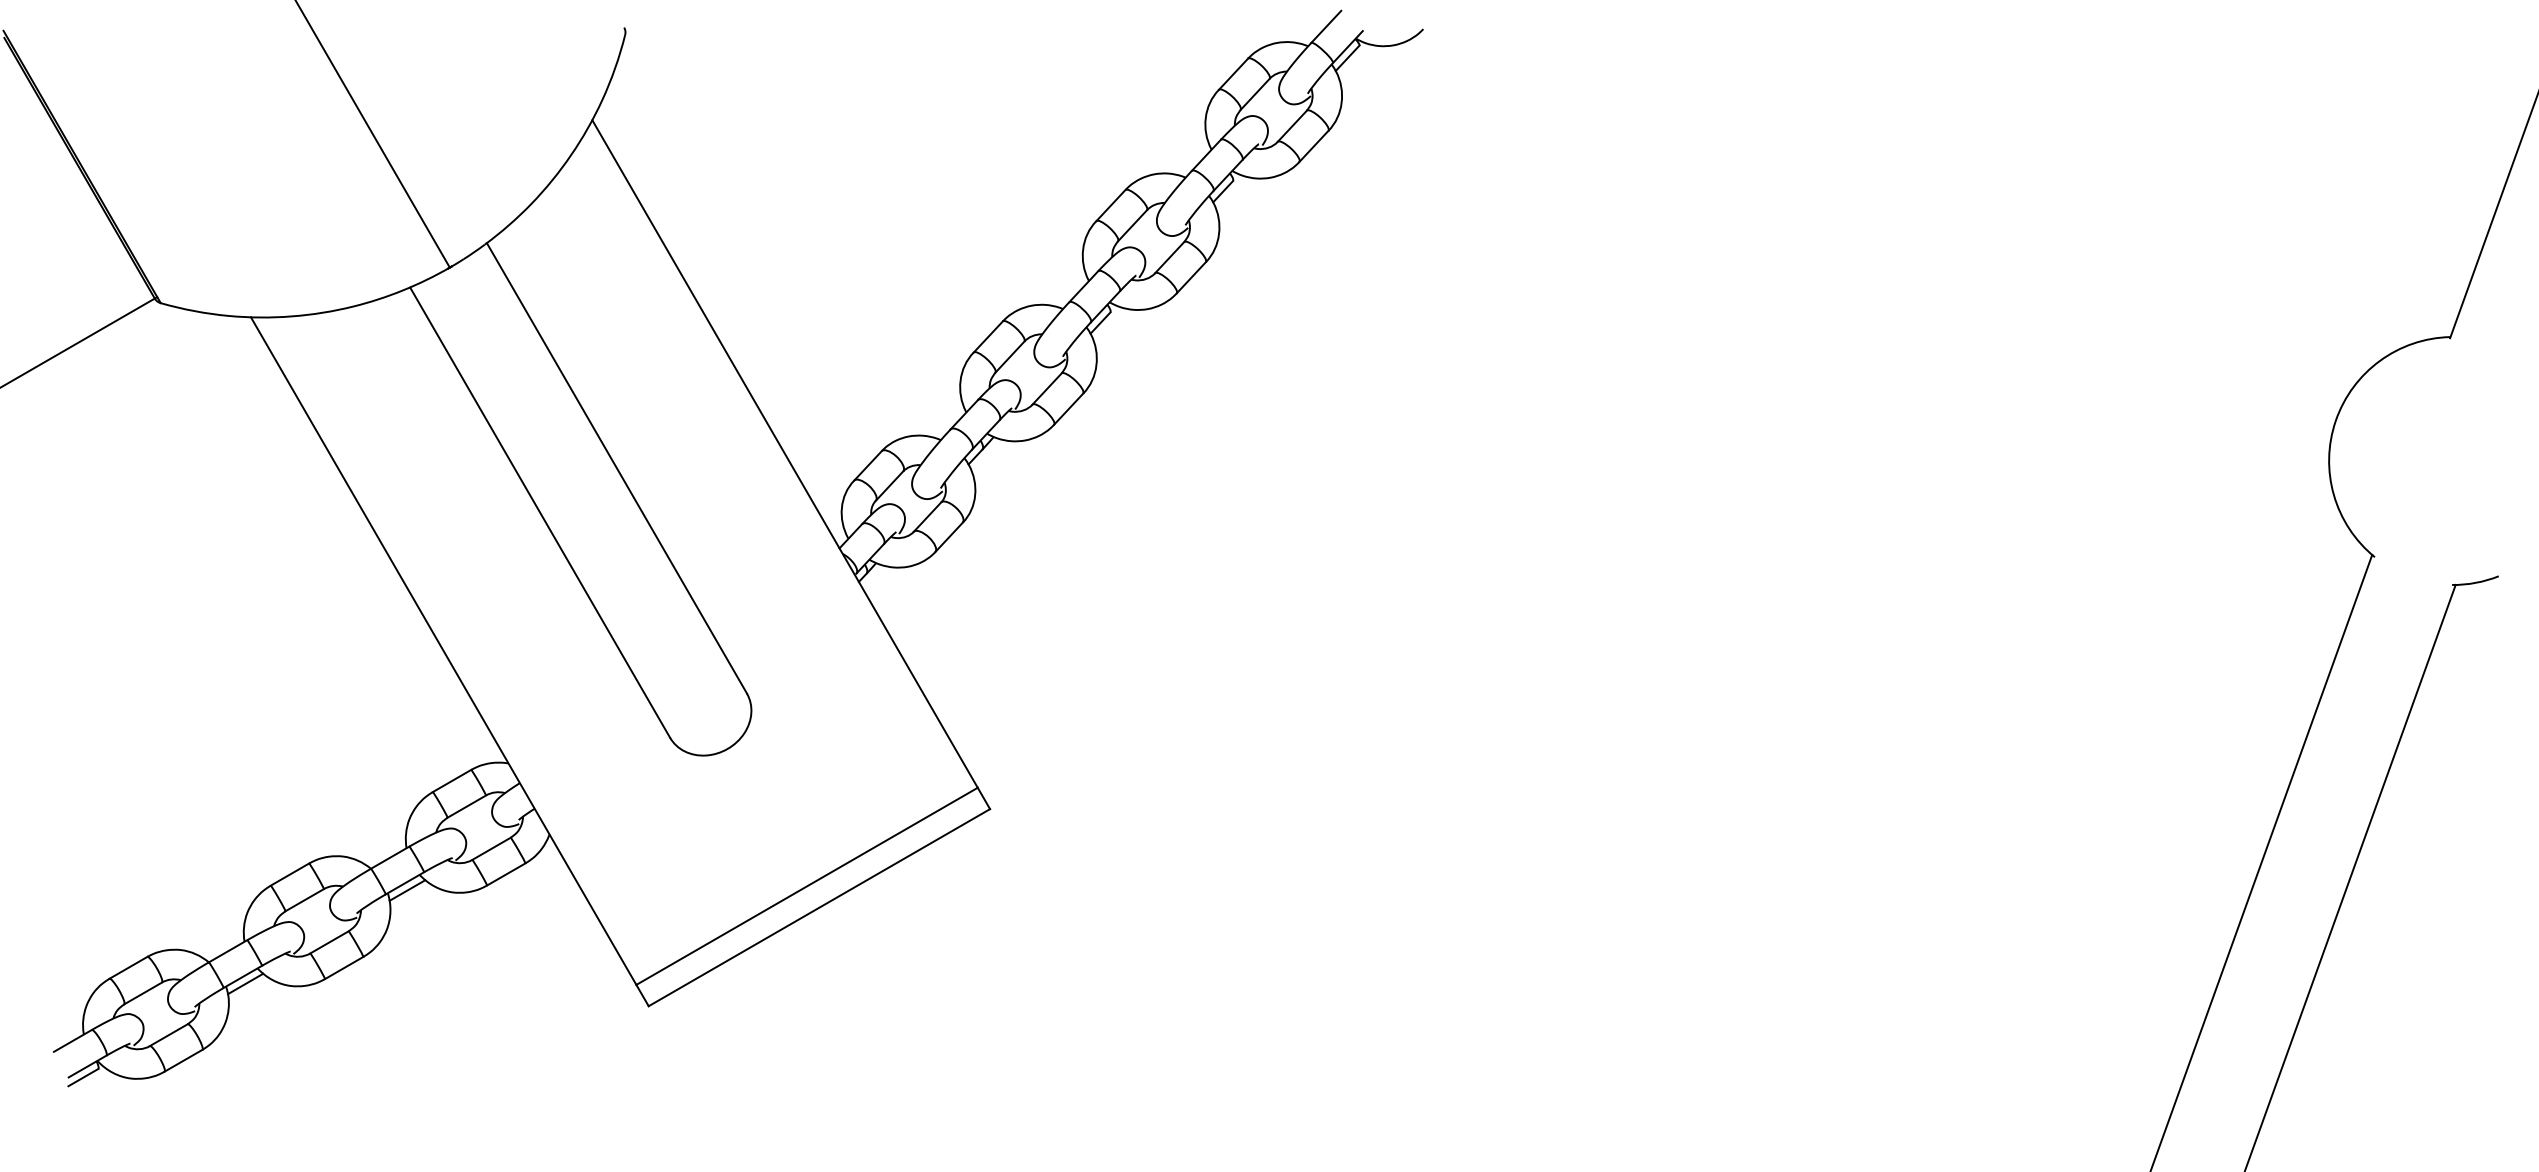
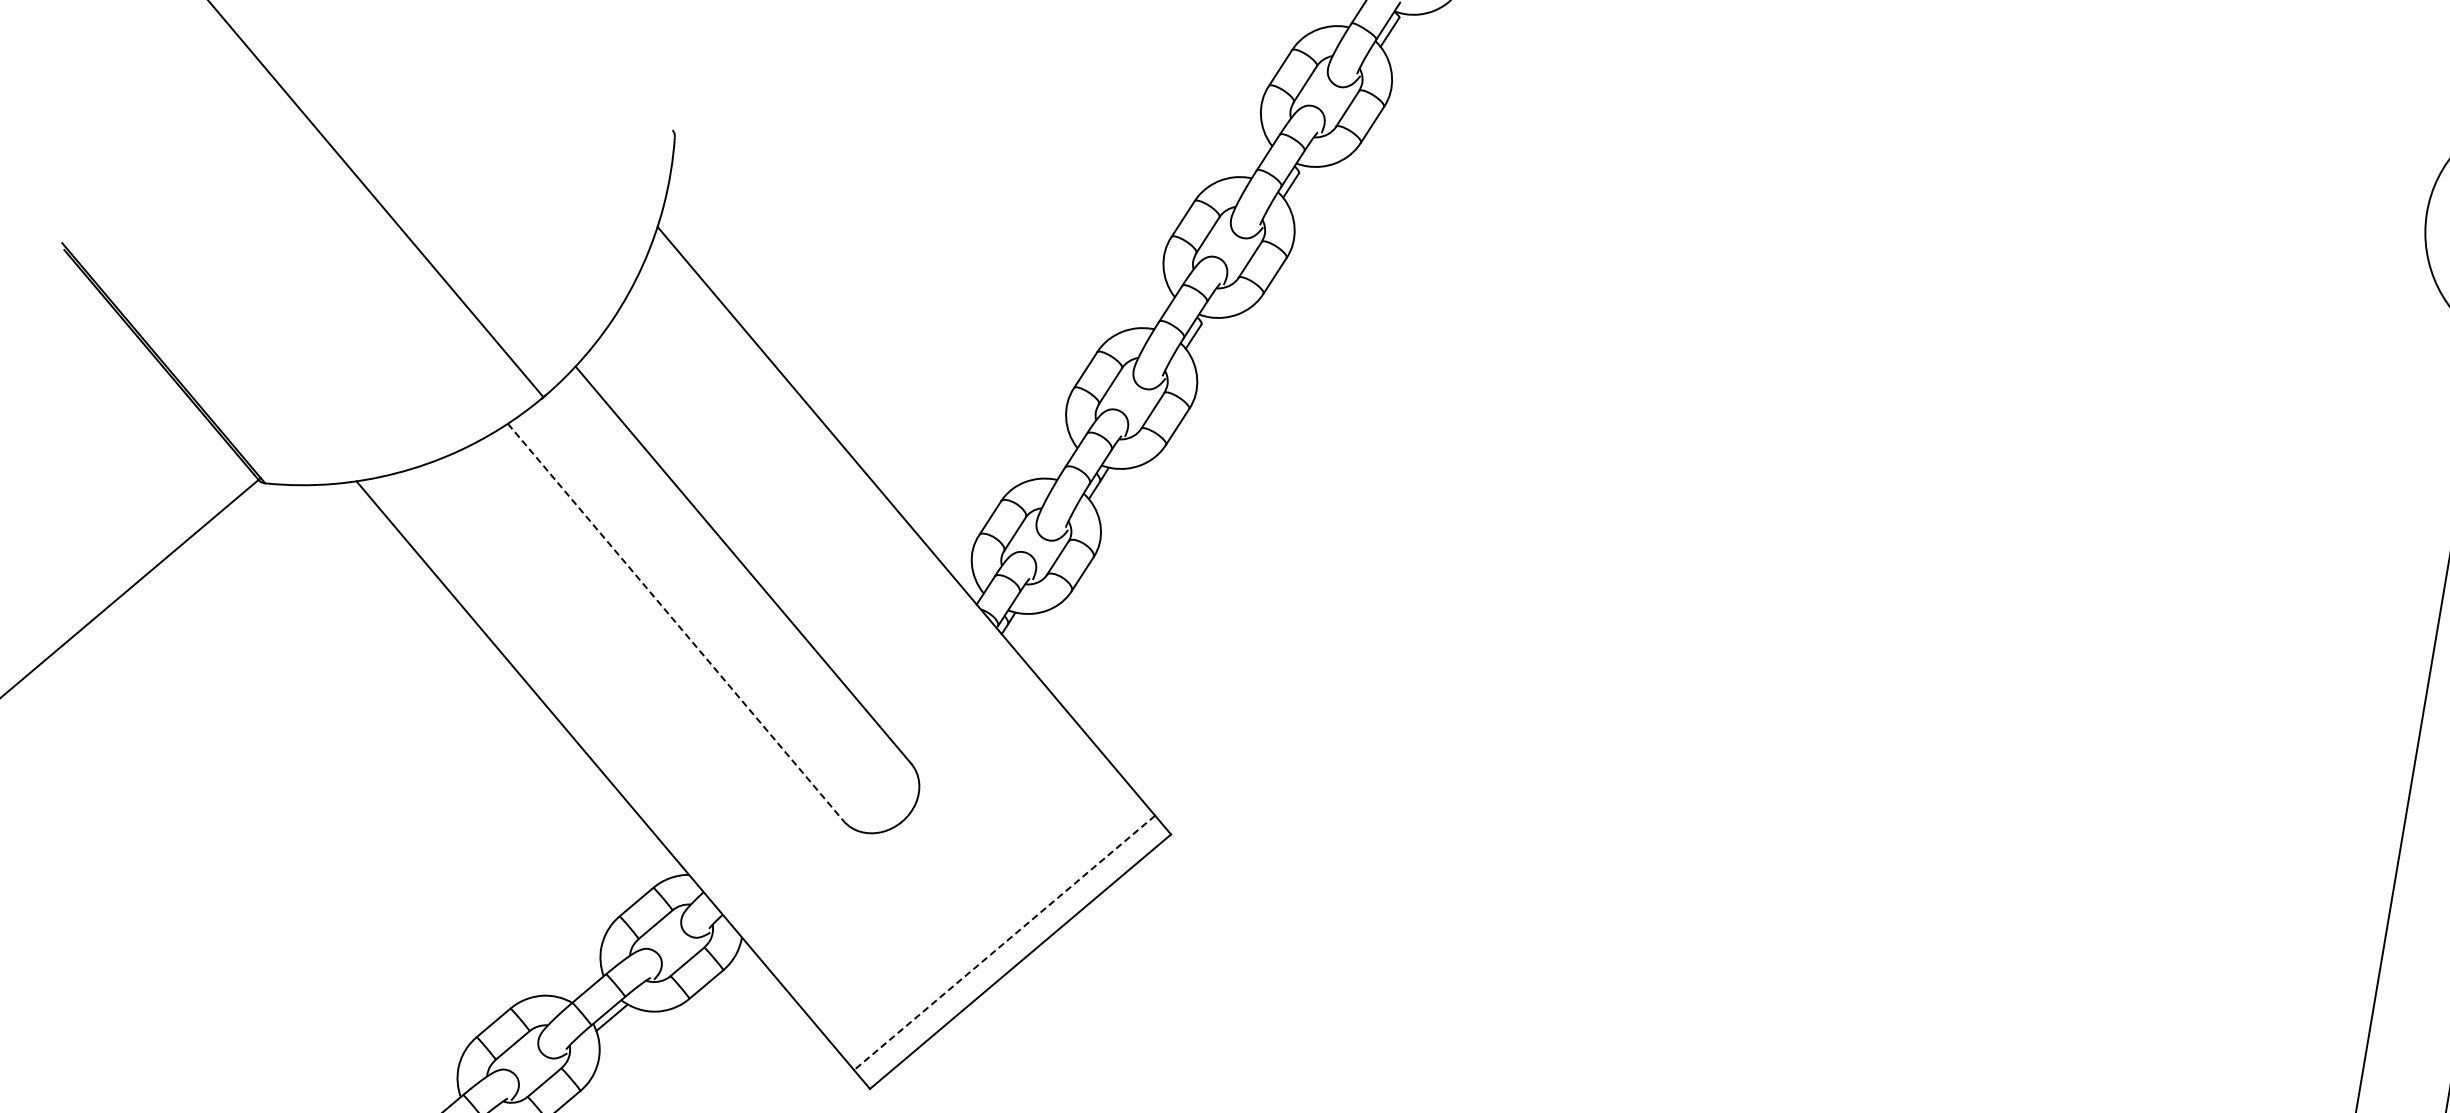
line: (540, 513) -> (676, 623), solid -> dashed
line: (806, 886) -> (1004, 943), solid -> dashed

